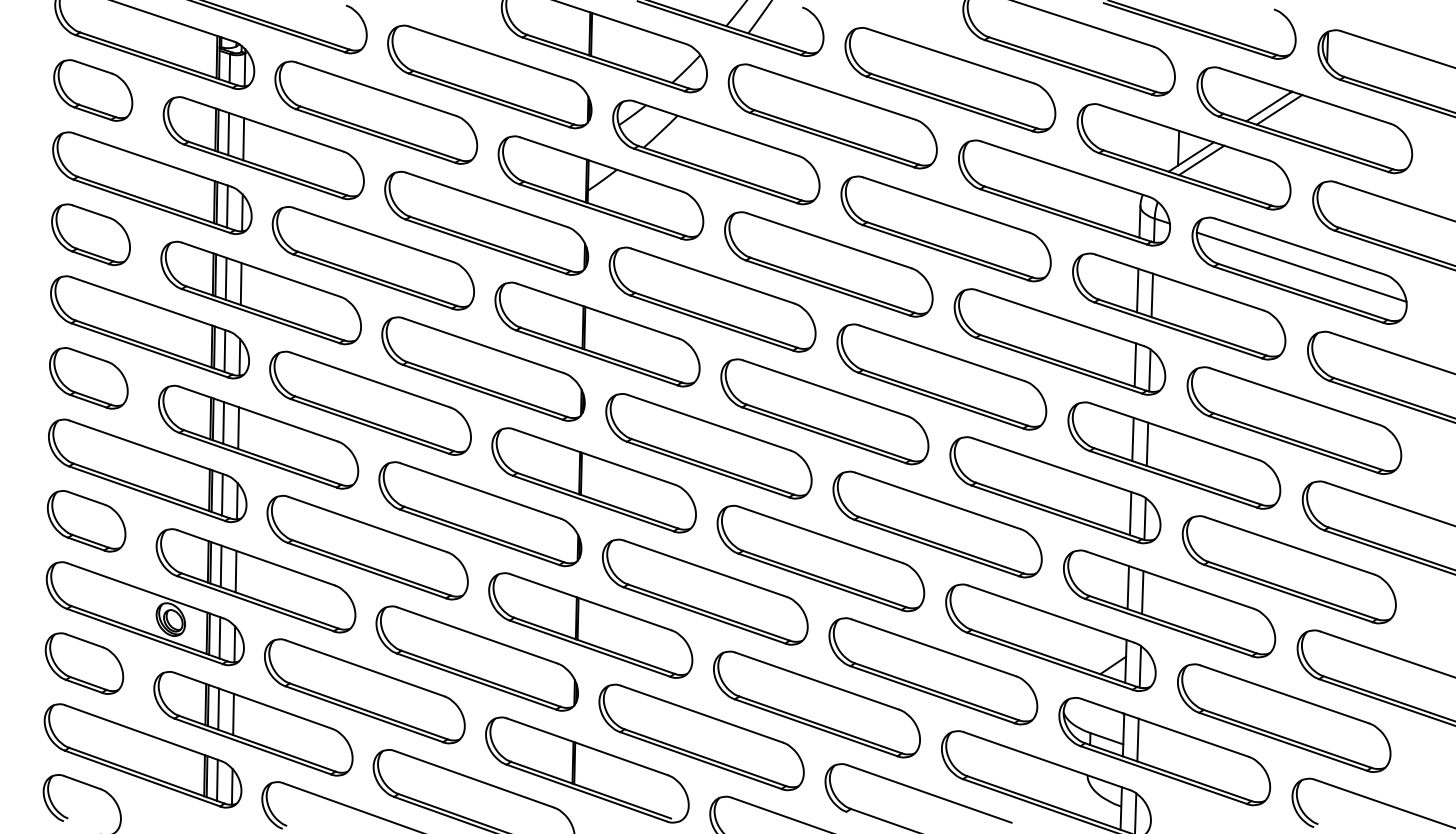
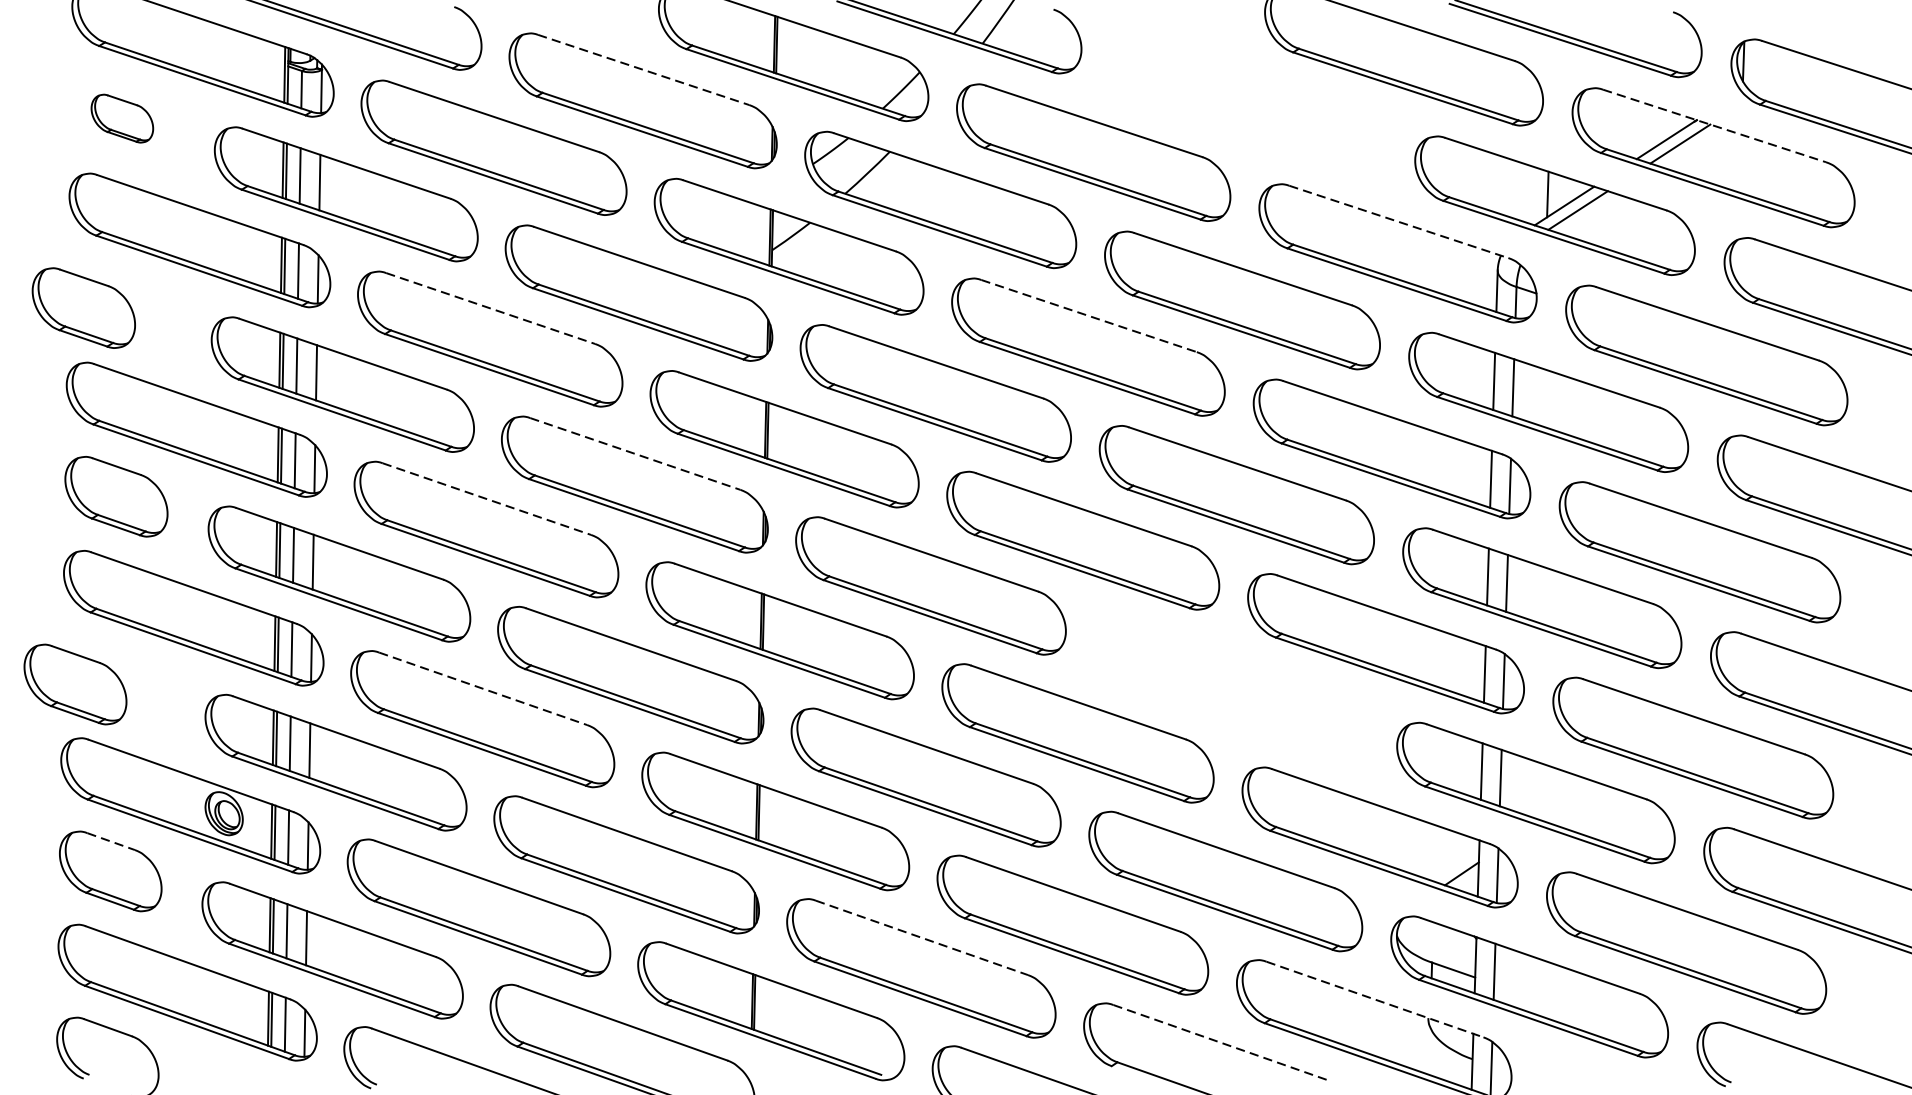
line: (490, 53) -> (644, 70), solid -> dashed
part: (950, 80) -> (1248, 105), removed
part: (93, 90) -> (122, 118), size x0.6
line: (1305, 96) -> (1714, 126), solid -> dashed
line: (1065, 169) -> (1399, 222), solid -> dashed
part: (90, 234) -> (83, 307), moved
line: (373, 235) -> (490, 309), solid -> dashed
line: (829, 240) -> (1089, 315), solid -> dashed
line: (1301, 266) -> (1709, 349), removed
line: (483, 345) -> (634, 453), solid -> dashed
line: (370, 380) -> (486, 499), solid -> dashed
part: (86, 521) -> (75, 684), moved
line: (368, 524) -> (483, 688), solid -> dashed
part: (937, 524) -> (1231, 688), removed
line: (85, 641) -> (112, 842), solid -> dashed
line: (702, 714) -> (922, 938), solid -> dashed
line: (1047, 761) -> (1375, 1000), solid -> dashed
line: (929, 794) -> (1220, 1043), solid -> dashed

